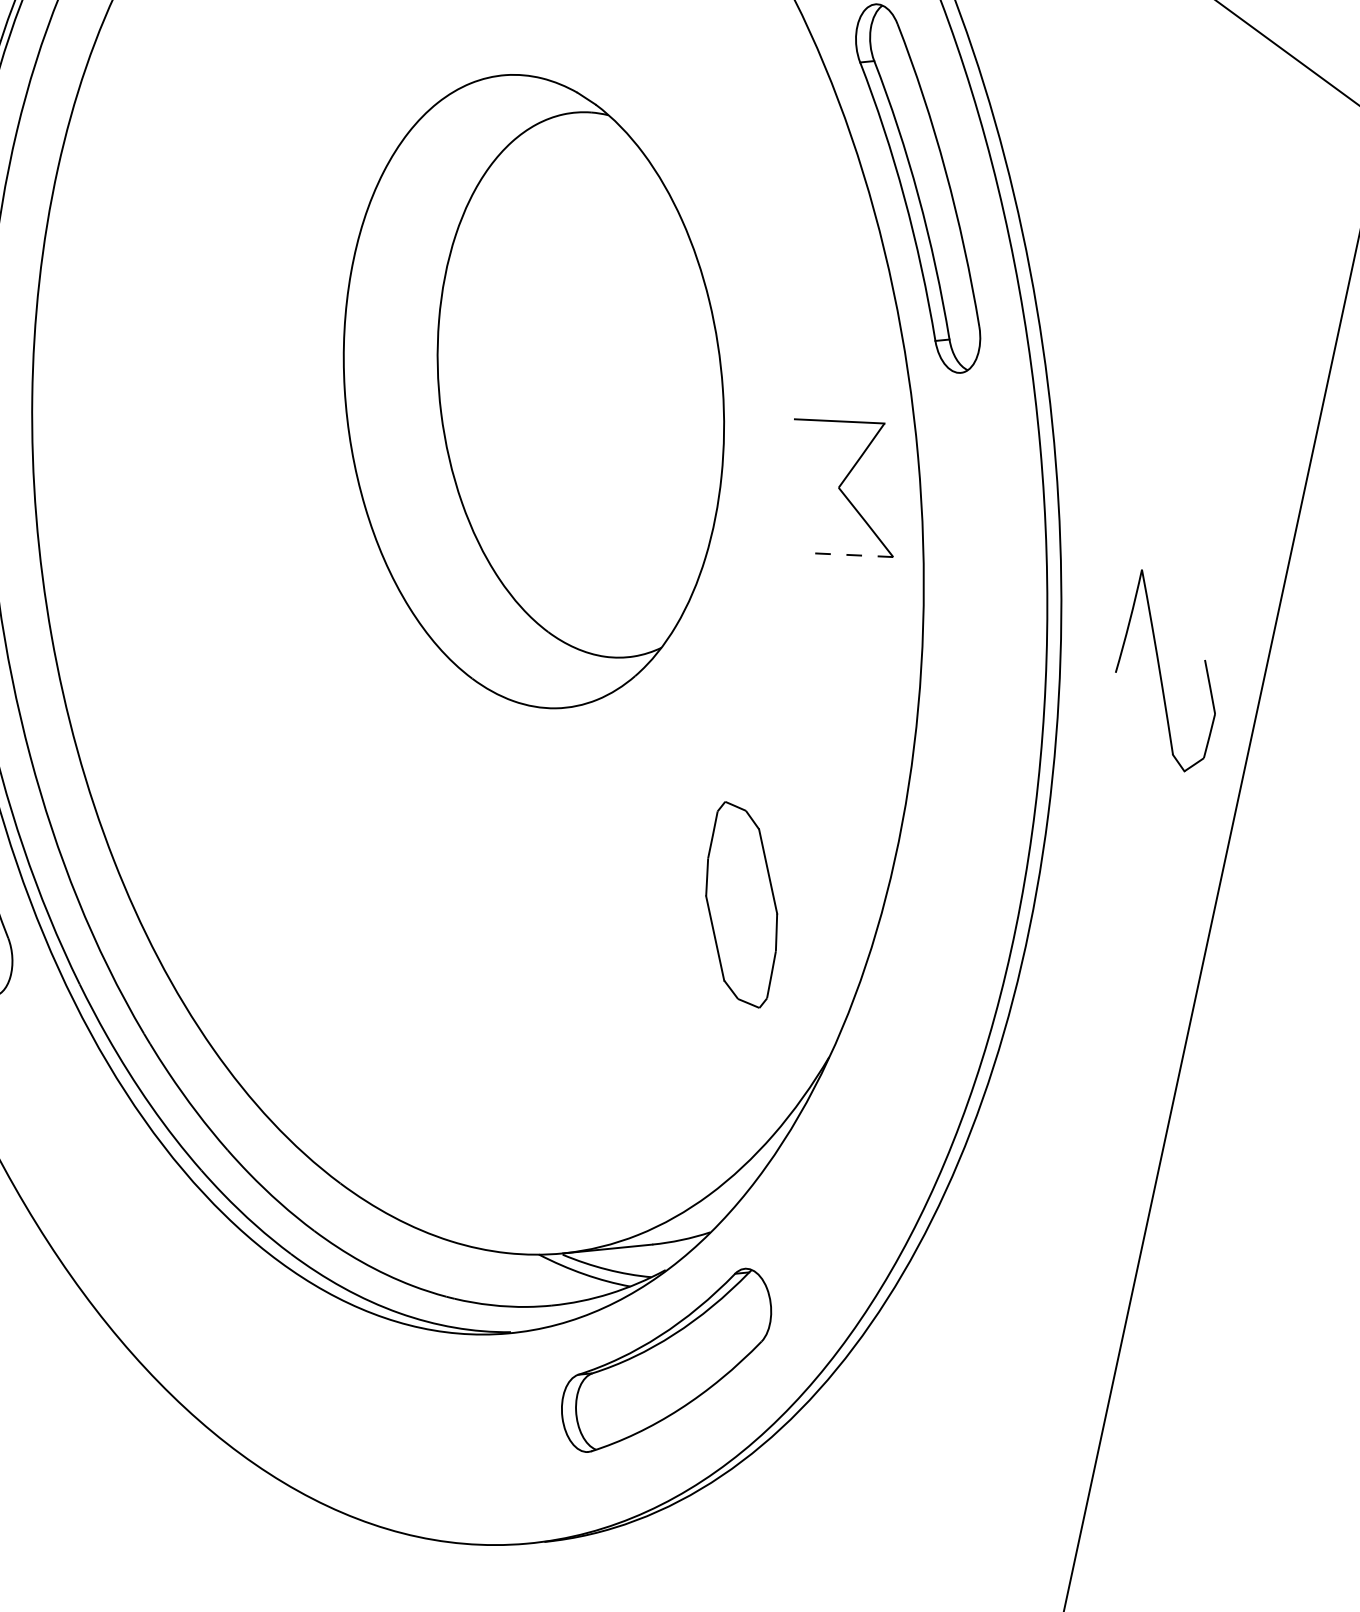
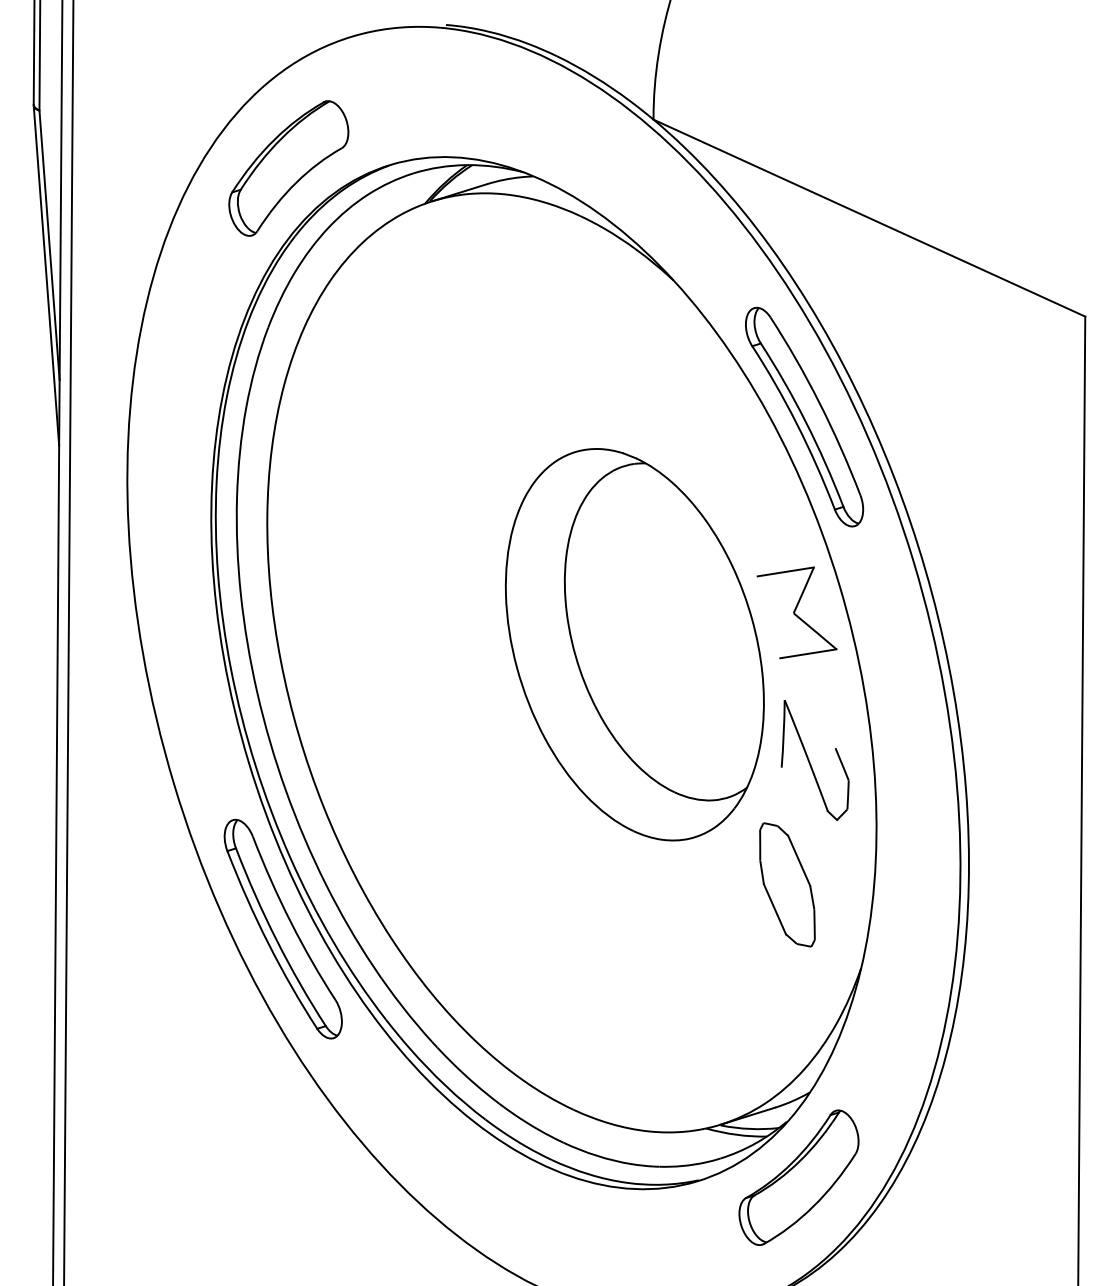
part: (533, 391) -> (634, 644), moved
line: (847, 554) -> (807, 653), dashed -> solid
part: (1168, 672) -> (814, 760), moved

